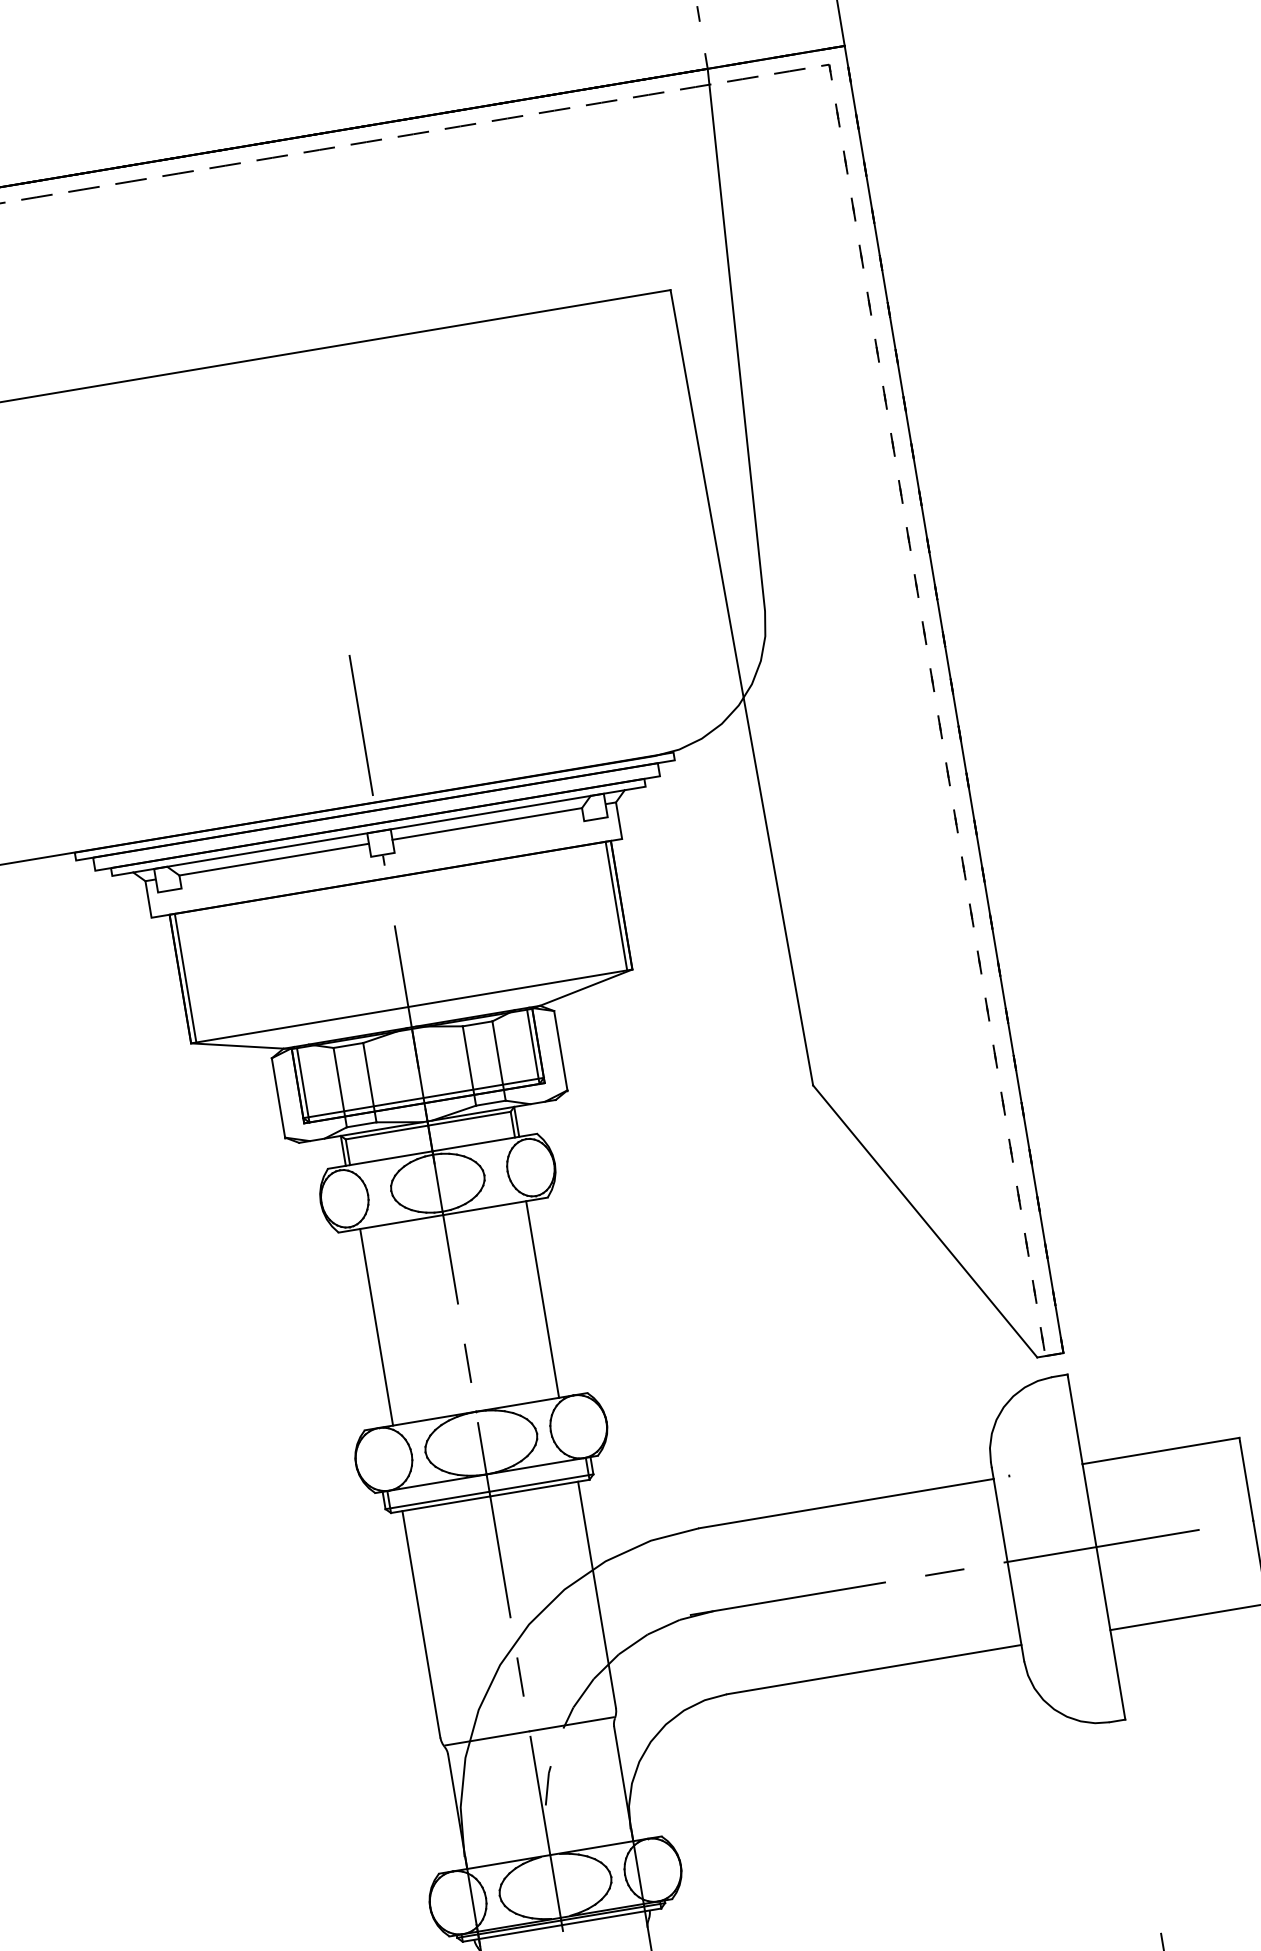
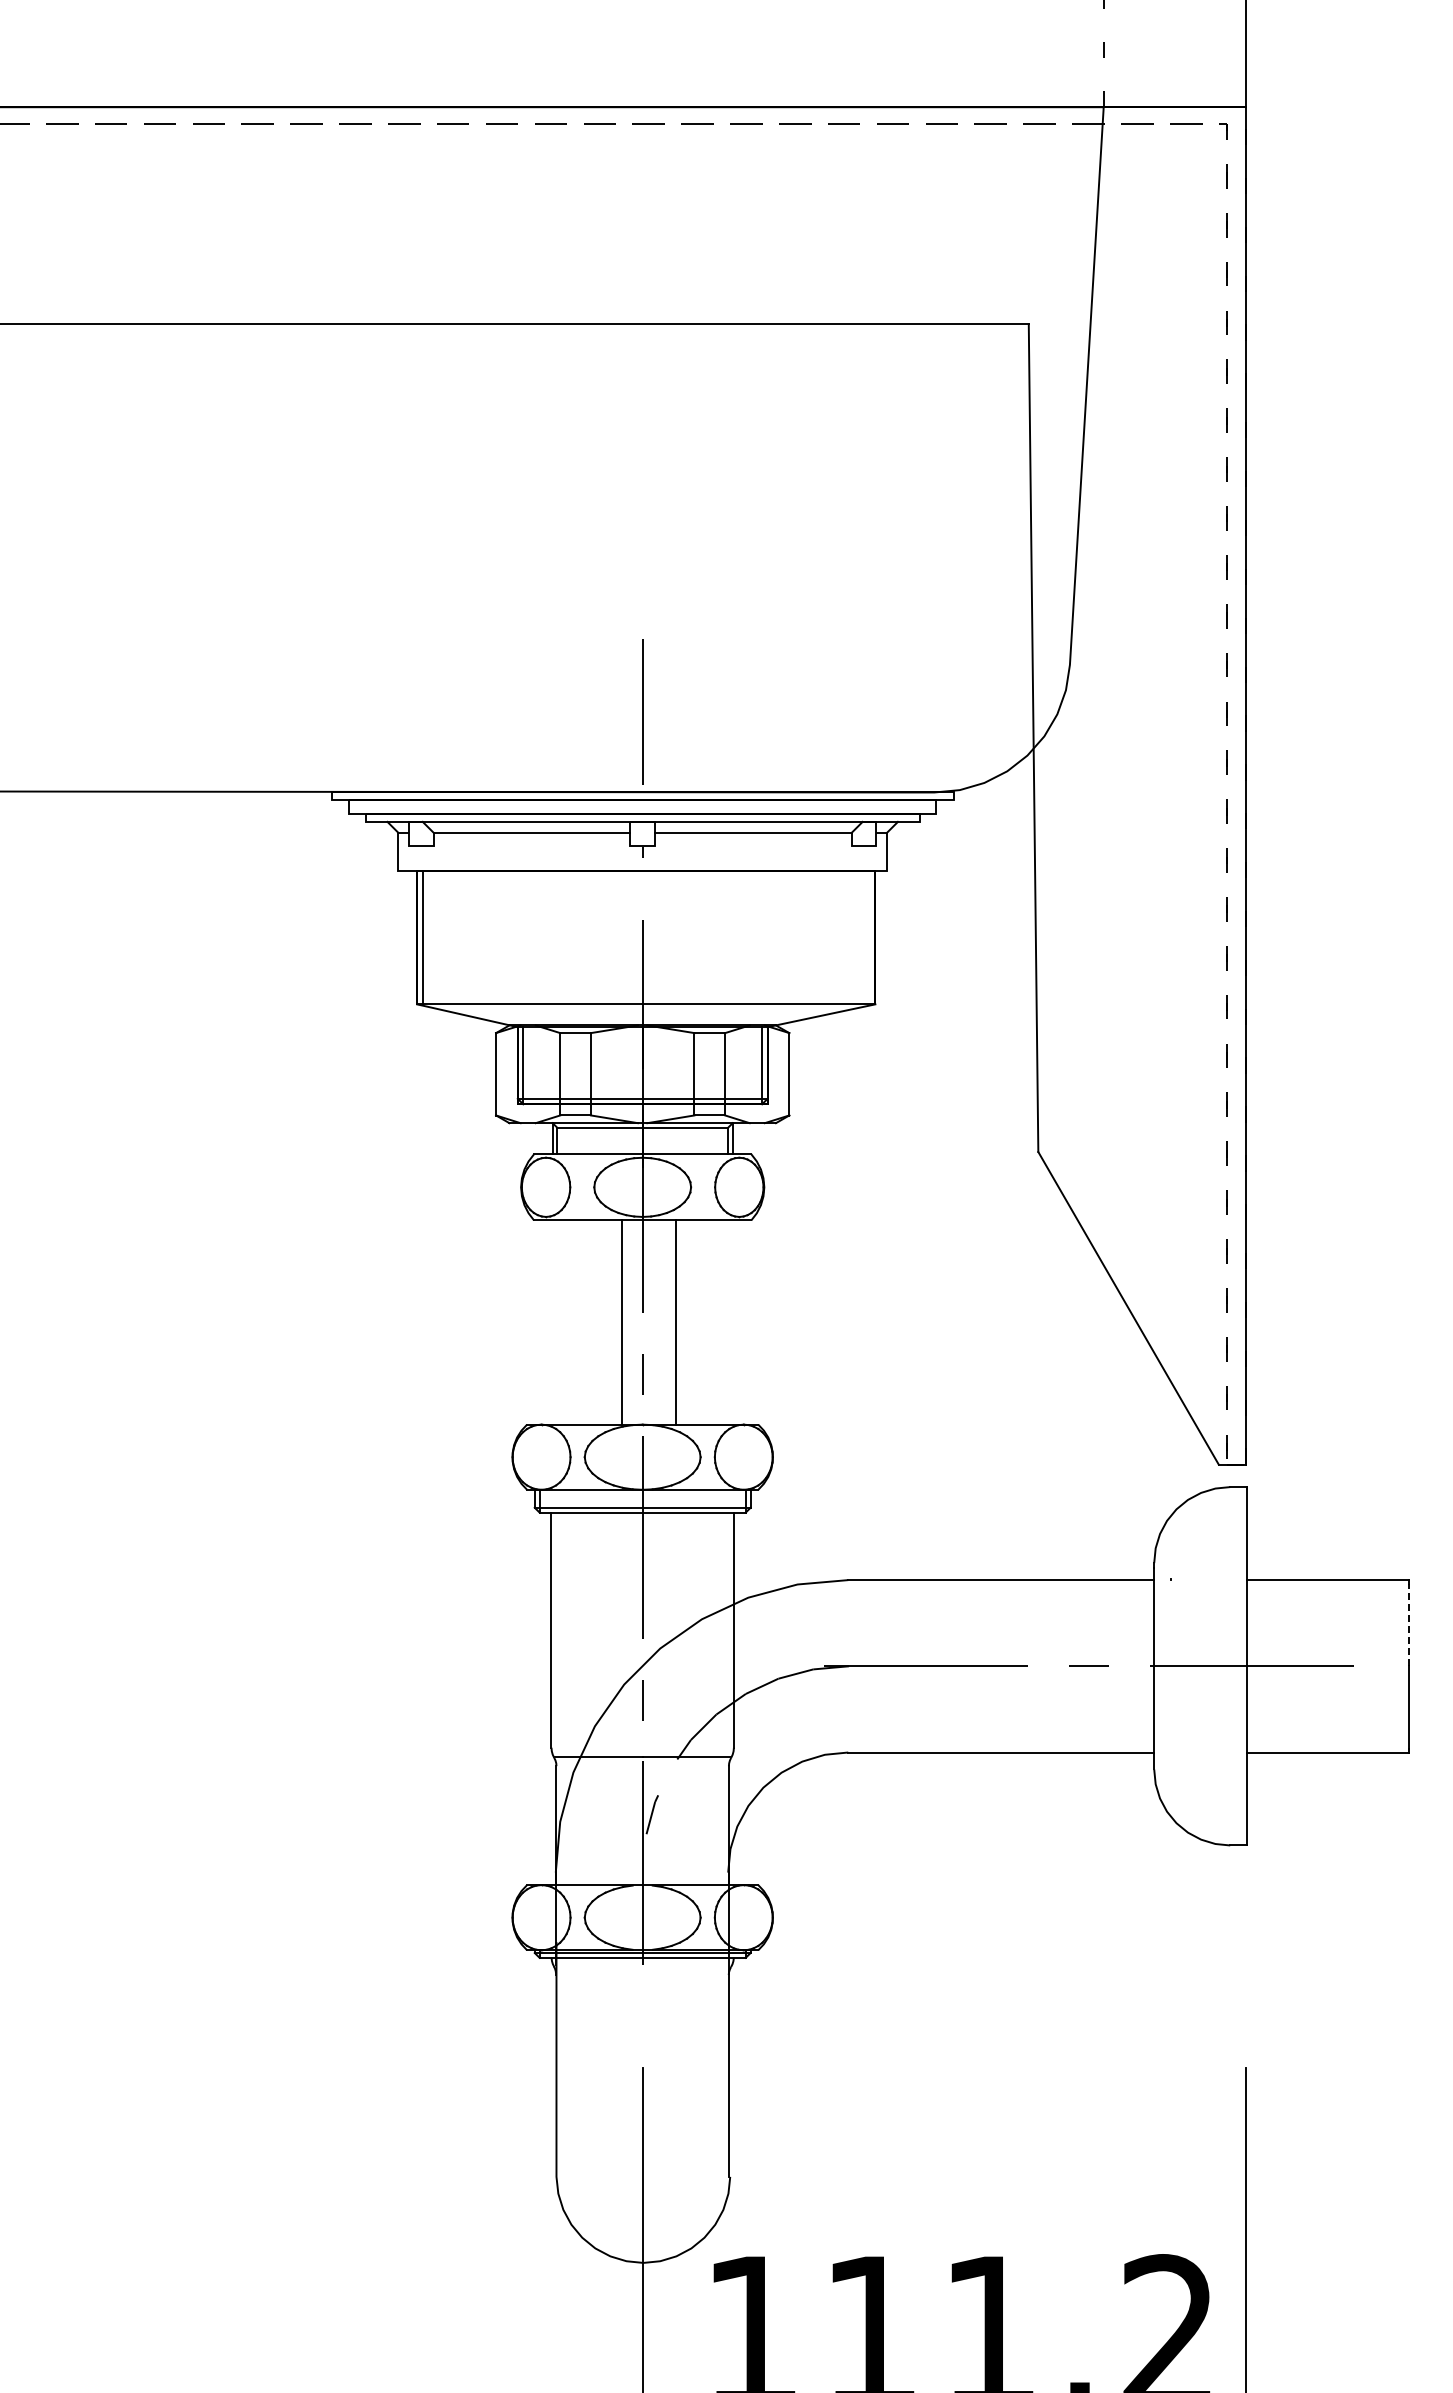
line: (615, 906) -> (869, 937), removed
line: (542, 1299) -> (675, 1322), moved
line: (376, 1327) -> (622, 1322), moved
line: (1246, 1480) -> (1409, 1624), solid -> dashed

